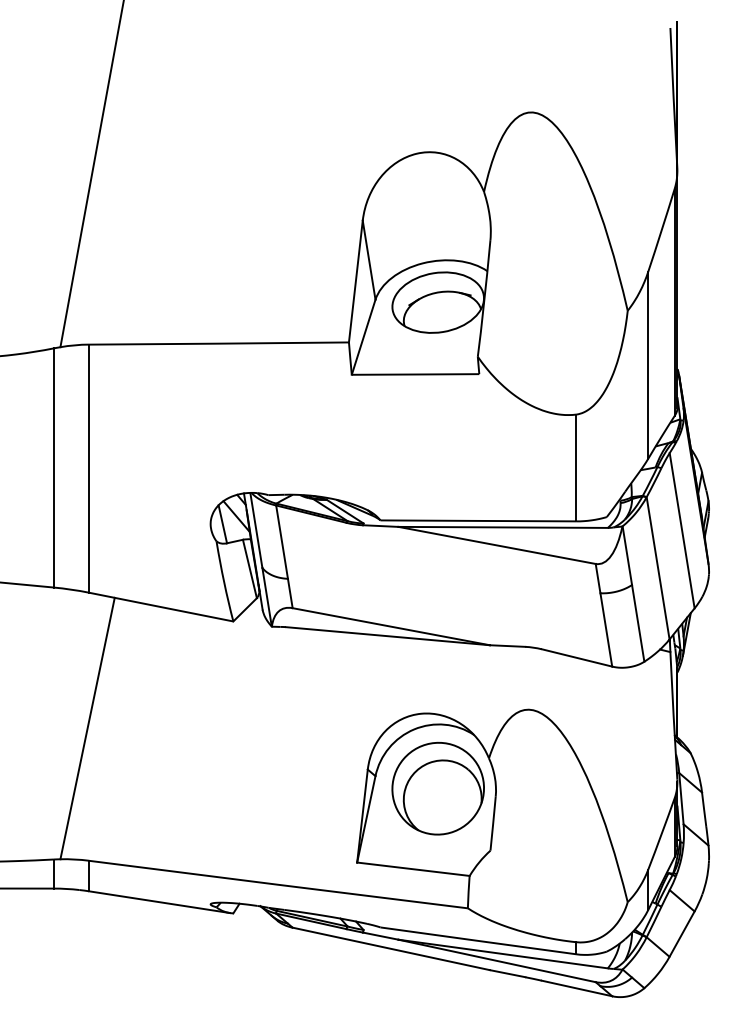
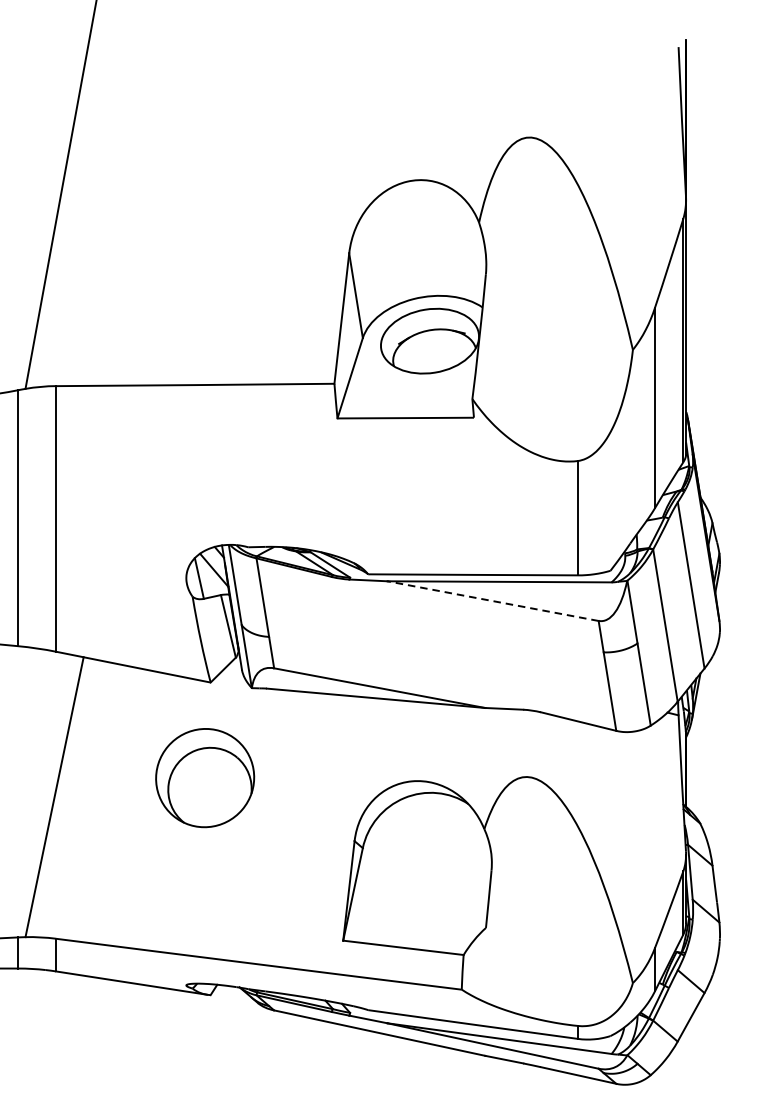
line: (496, 545) -> (492, 601), solid -> dashed
part: (437, 788) -> (204, 777), moved

